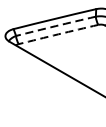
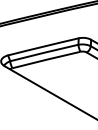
arc: (56, 25) -> (44, 52), dashed -> solid
arc: (58, 33) -> (46, 59), dashed -> solid

